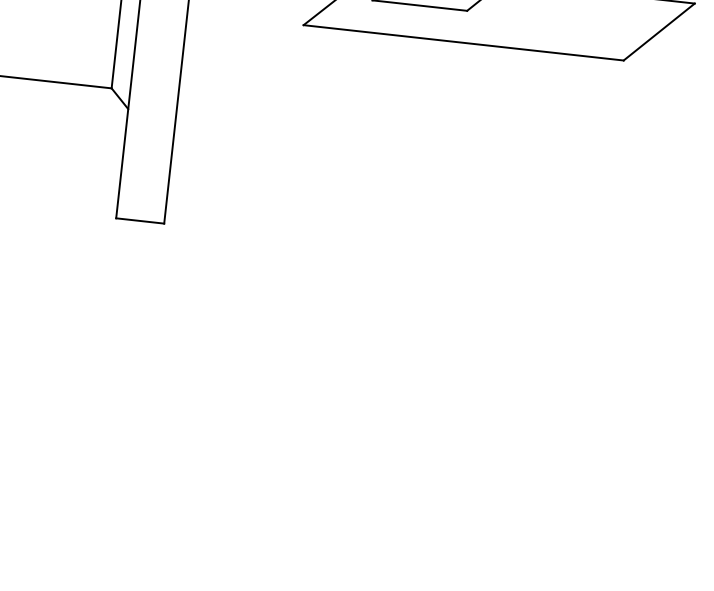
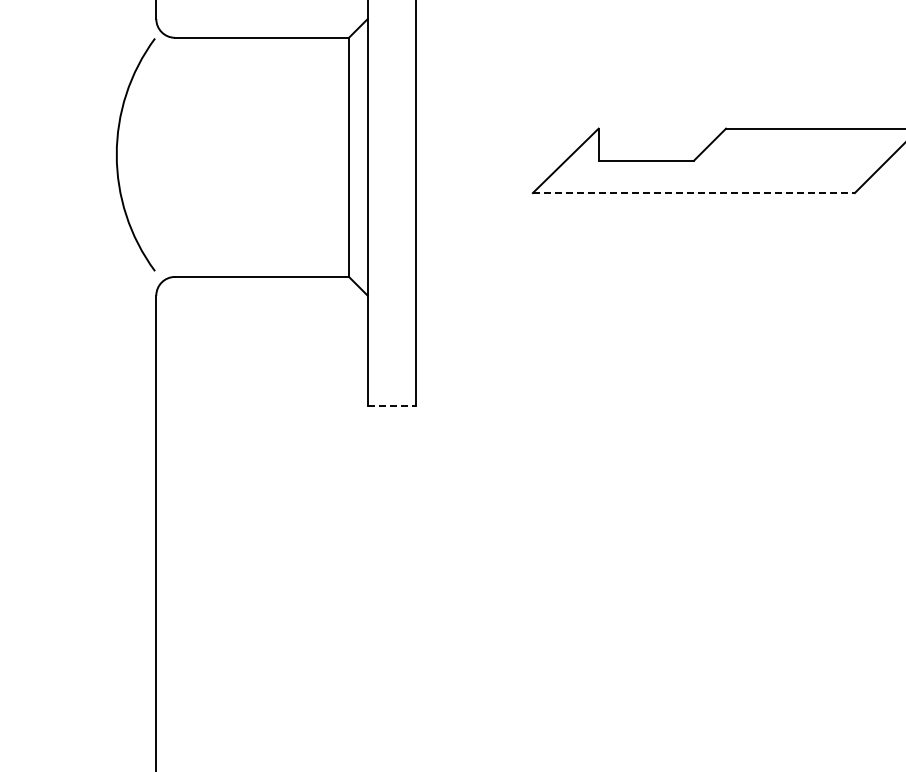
line: (464, 43) -> (694, 193), solid -> dashed
line: (140, 220) -> (392, 405), solid -> dashed

